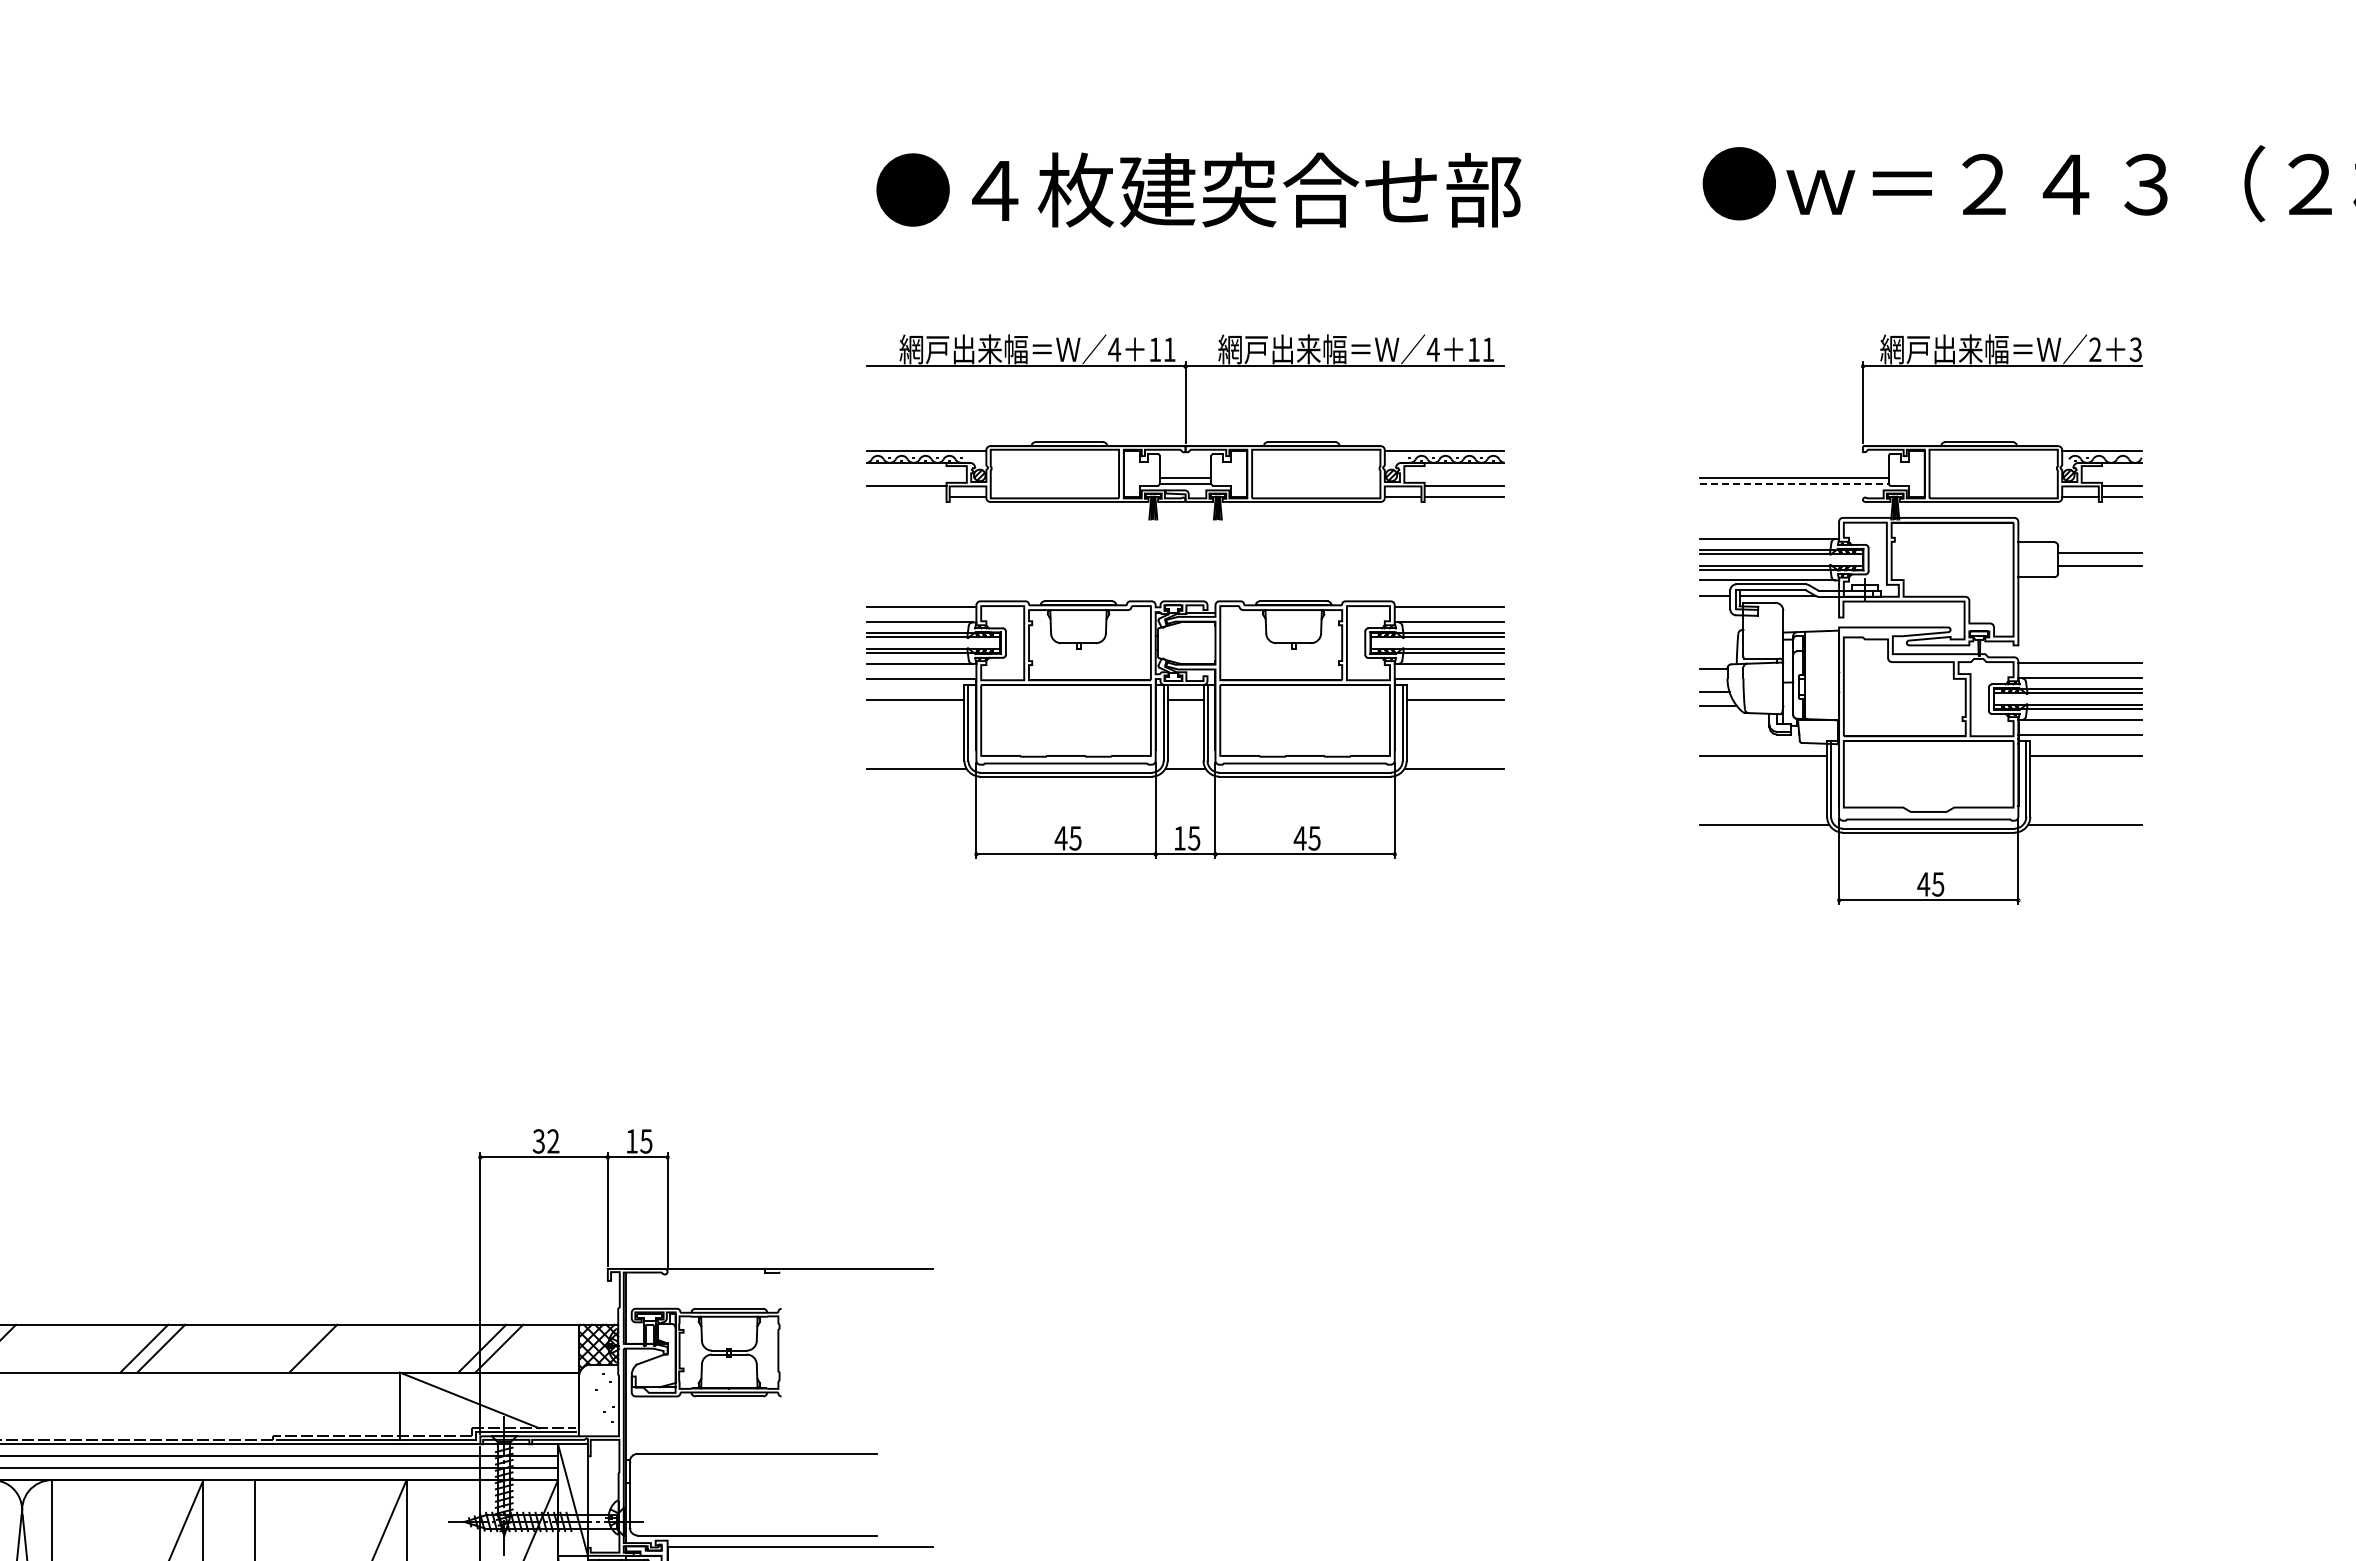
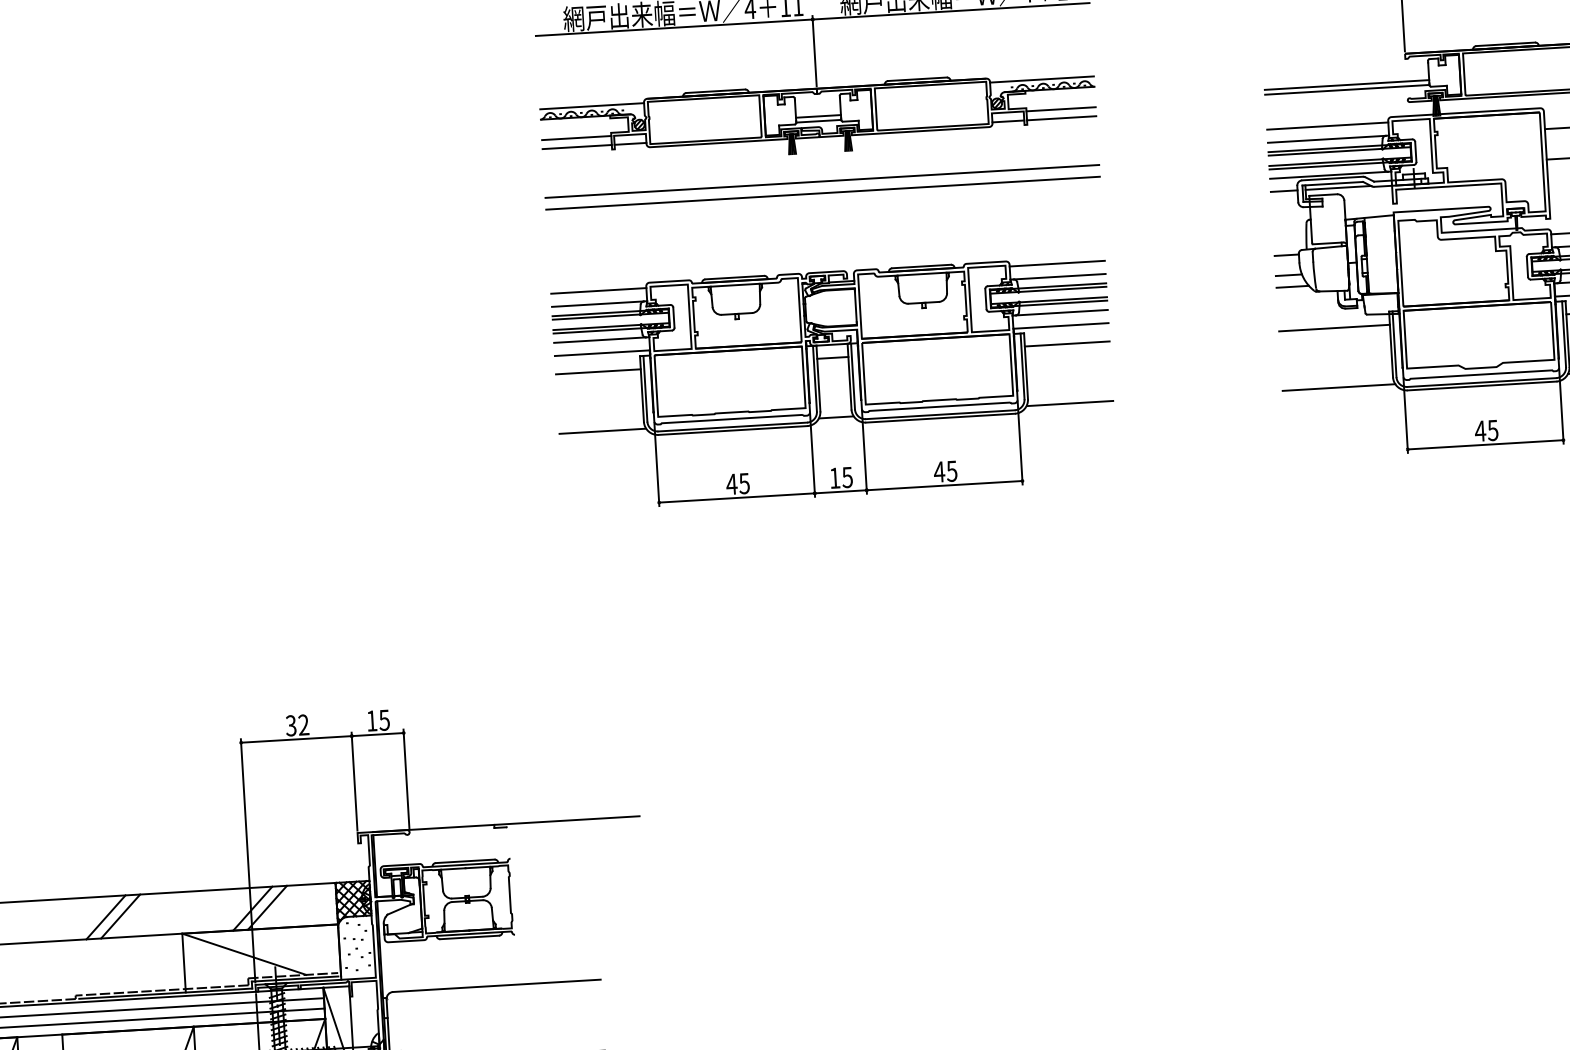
line: (1794, 483) -> (1347, 89), dashed -> solid
line: (906, 496) -> (577, 146), added
line: (1769, 523) -> (1327, 125), added
line: (1185, 552) -> (822, 181), added
line: (1185, 566) -> (822, 193), added
part: (1185, 729) -> (834, 383), moved
line: (330, 1348) -> (120, 916), added

